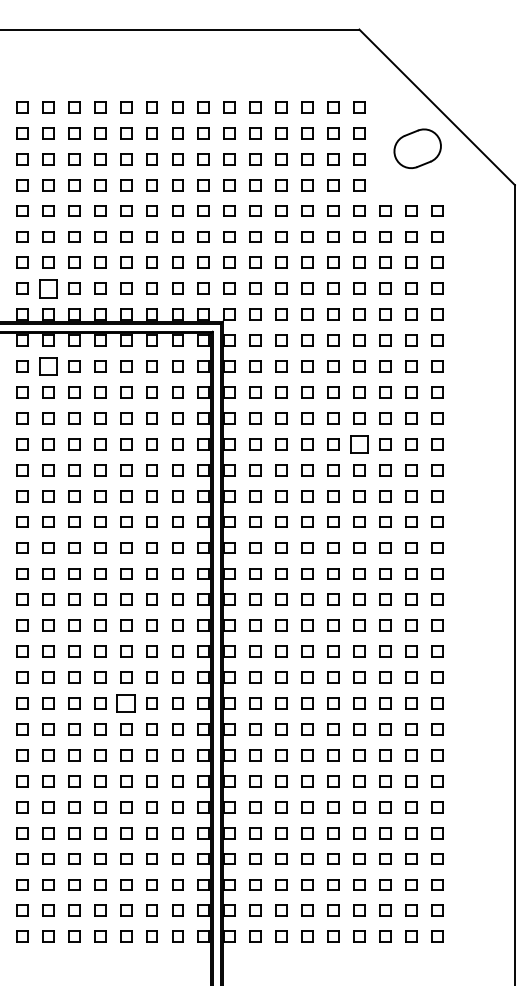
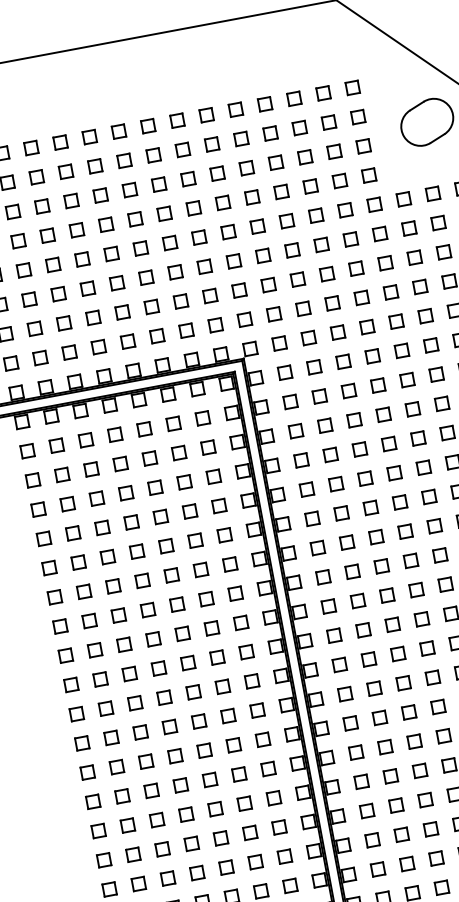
part: (48, 288) -> (40, 357), size x0.62
part: (48, 366) -> (57, 445), size x0.62
part: (359, 444) -> (424, 467), size x0.62
part: (126, 703) -> (216, 809), size x0.62

